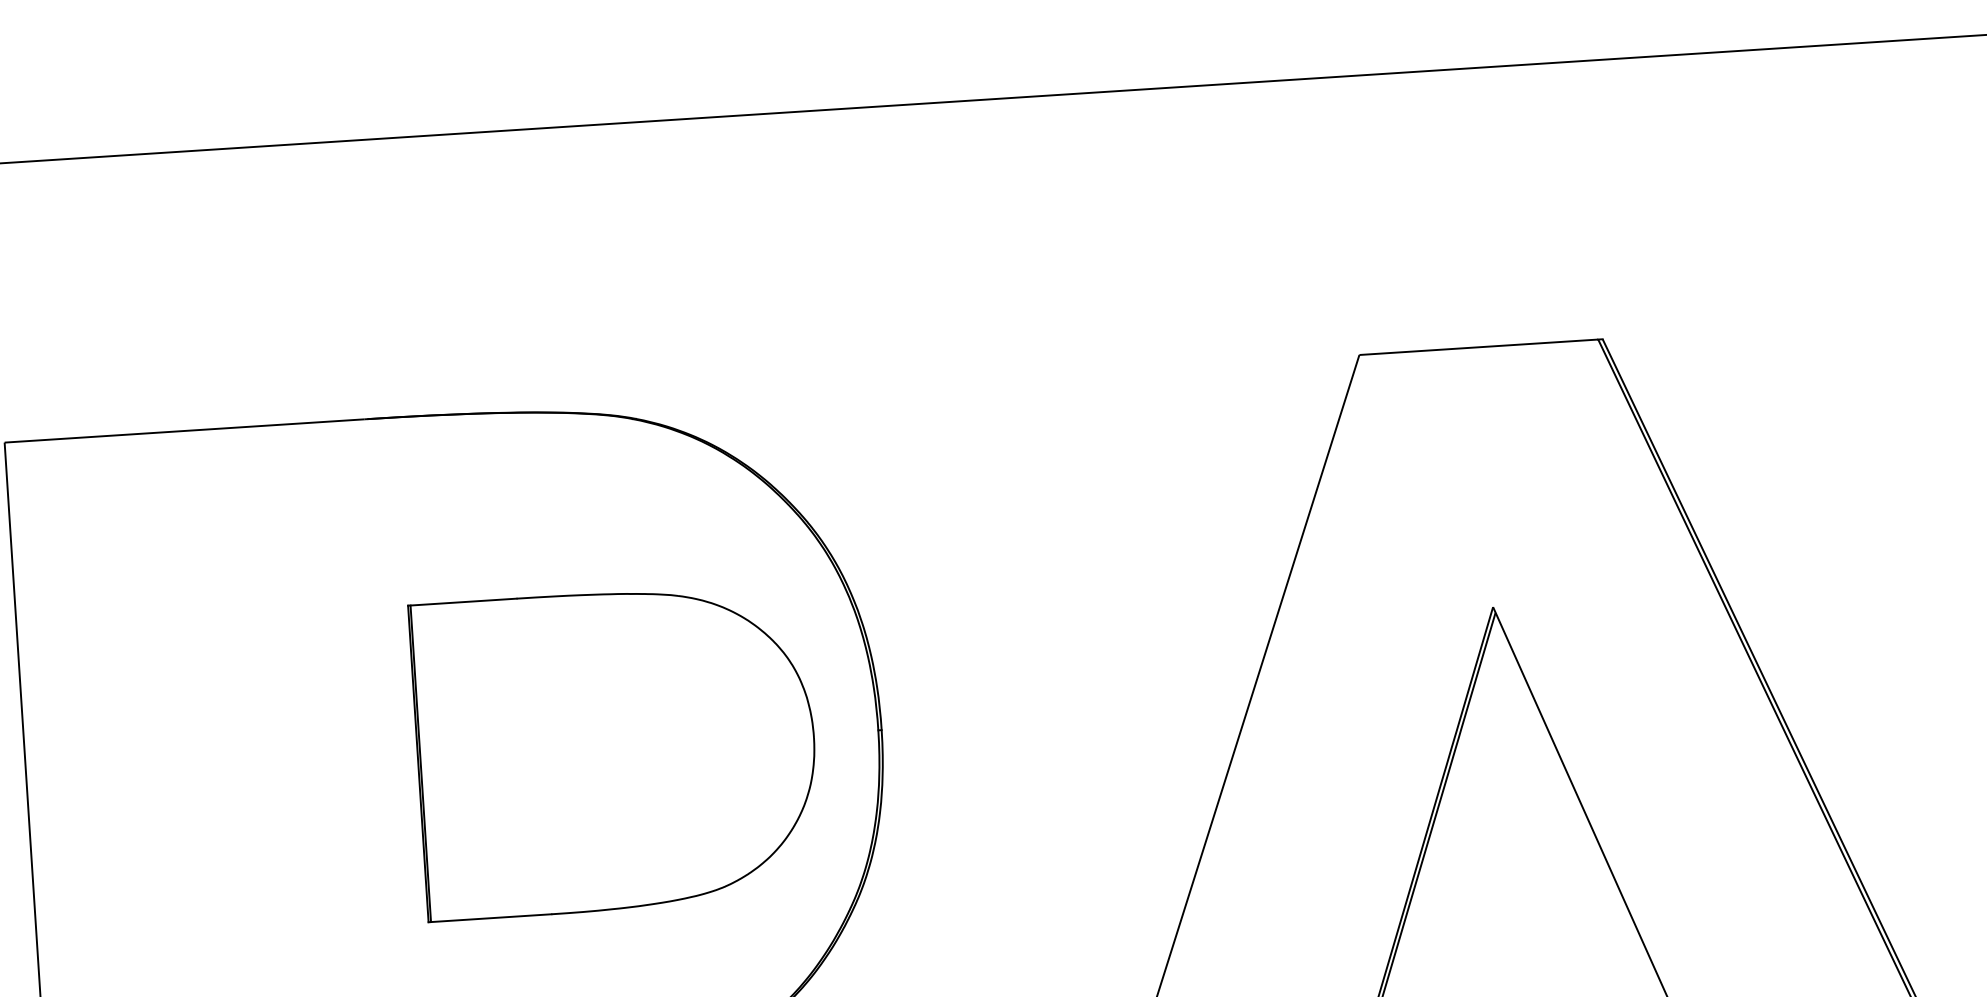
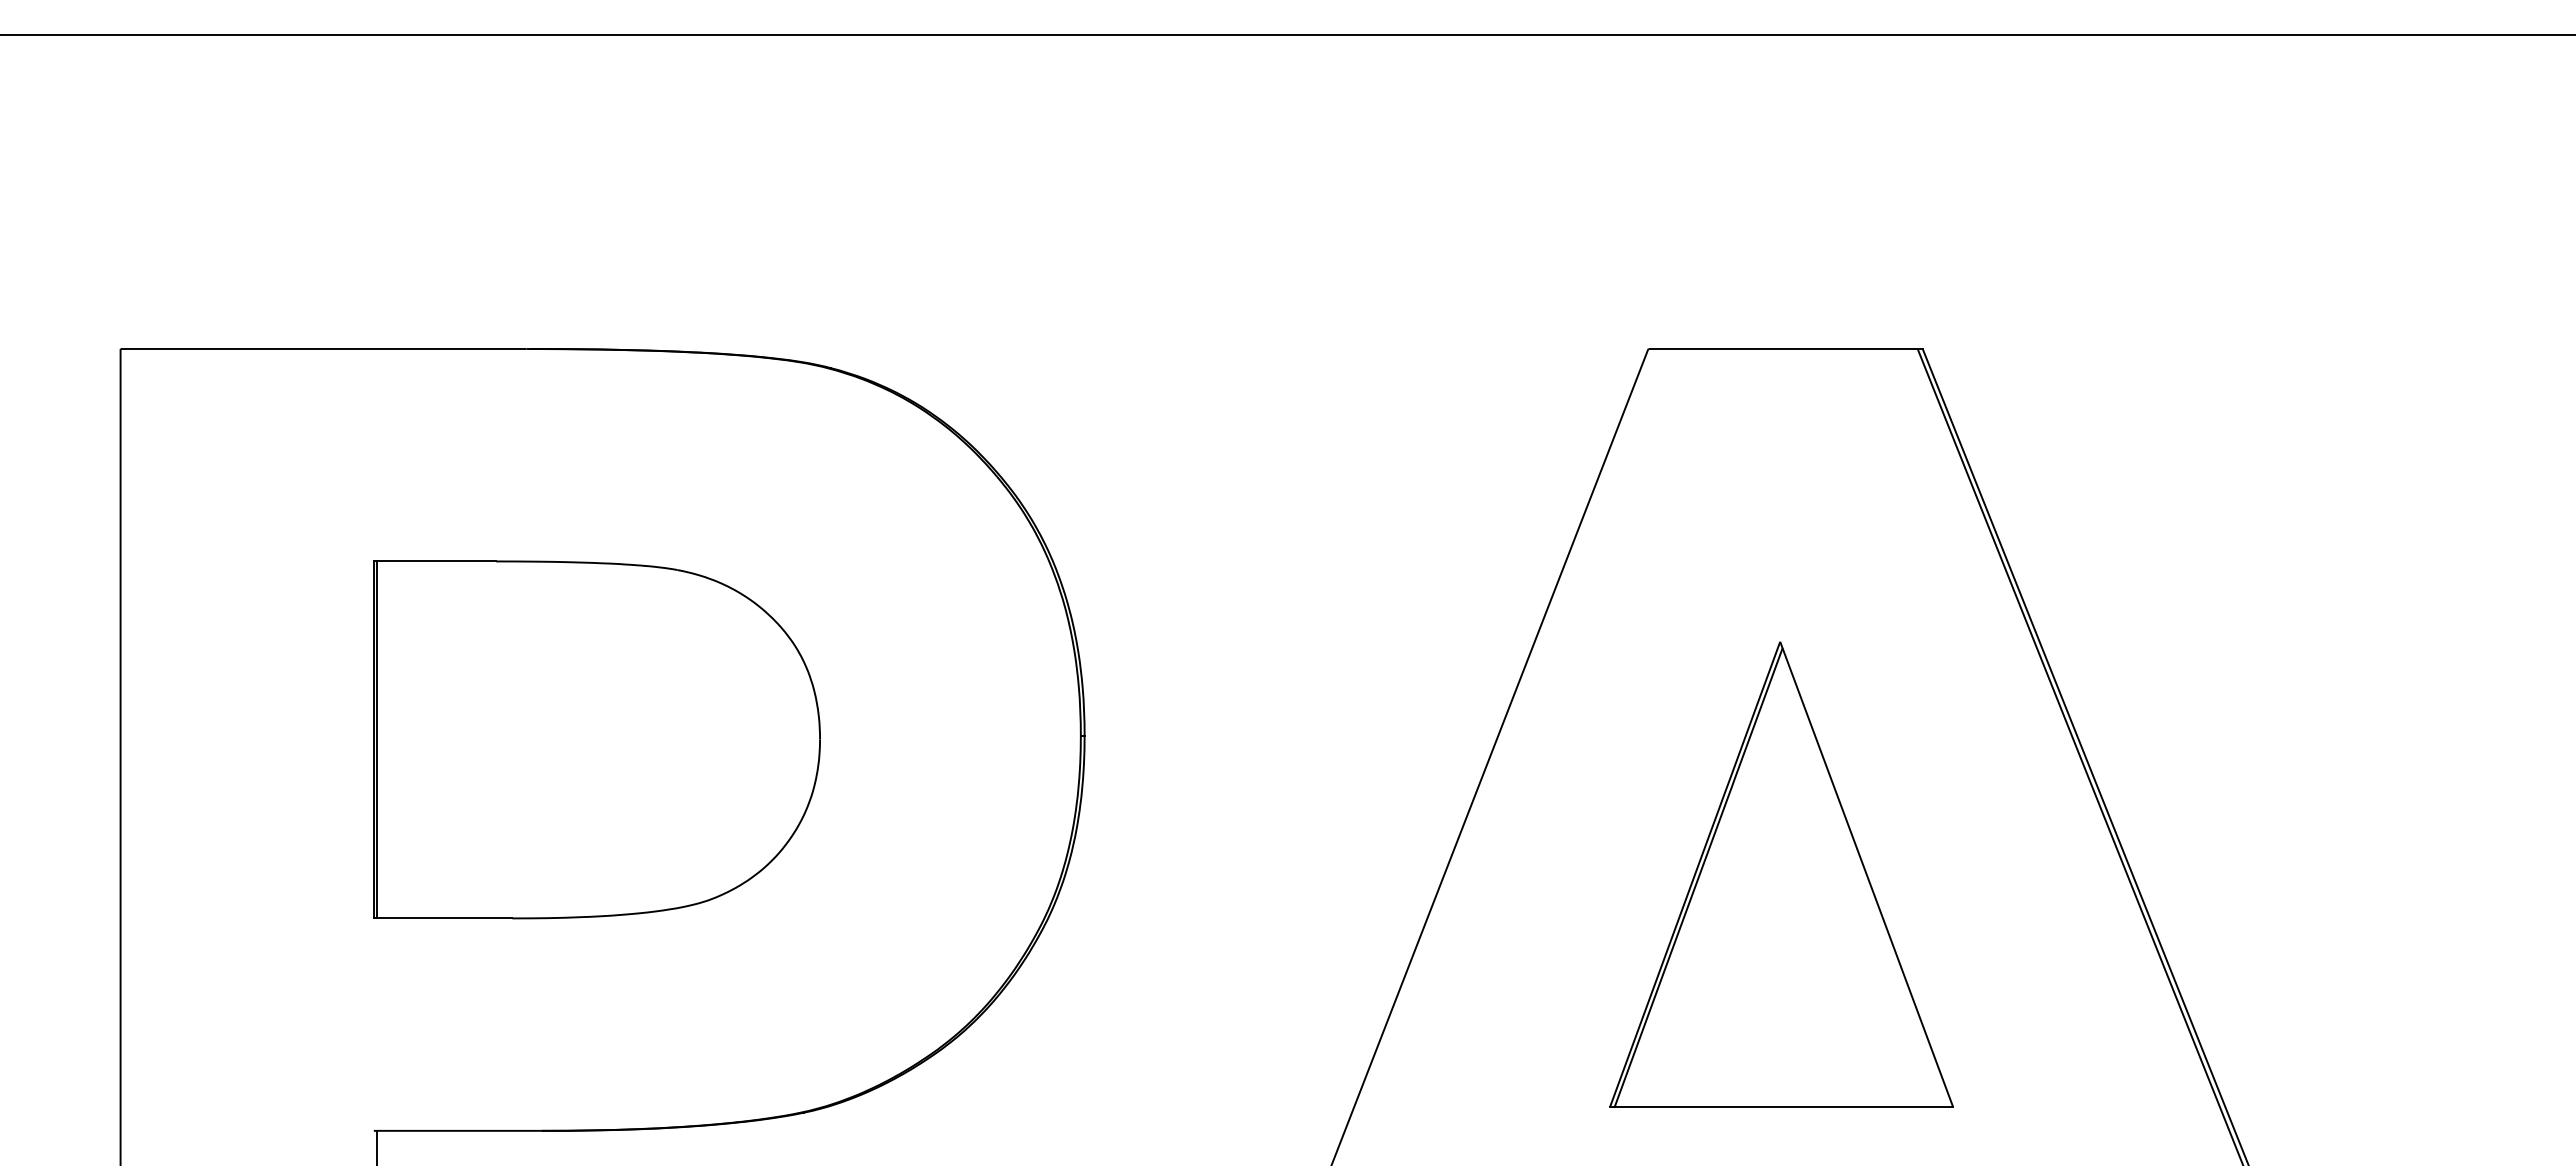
part: (615, 750) -> (596, 739), moved

